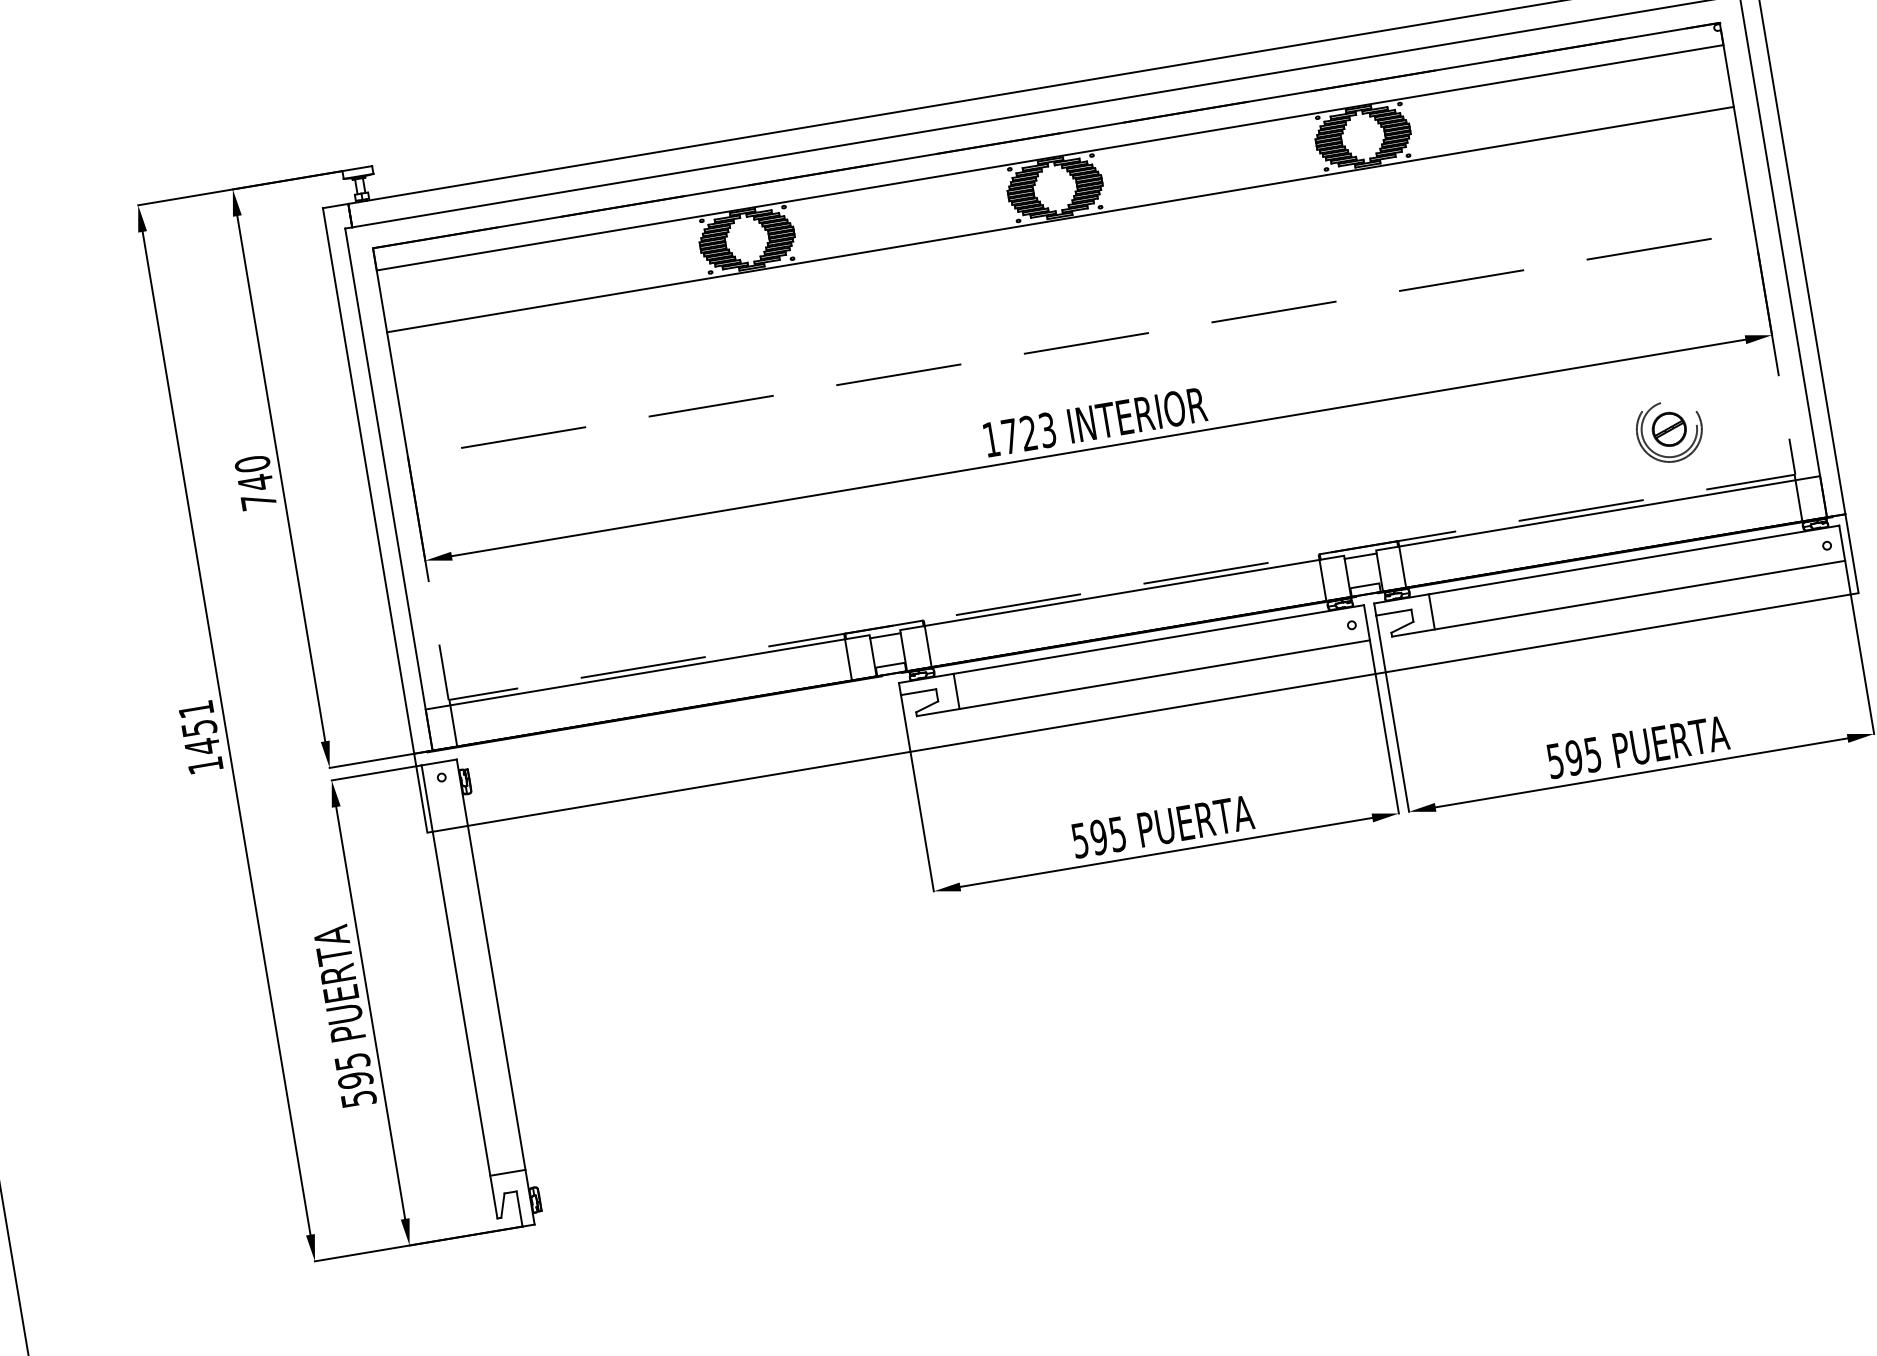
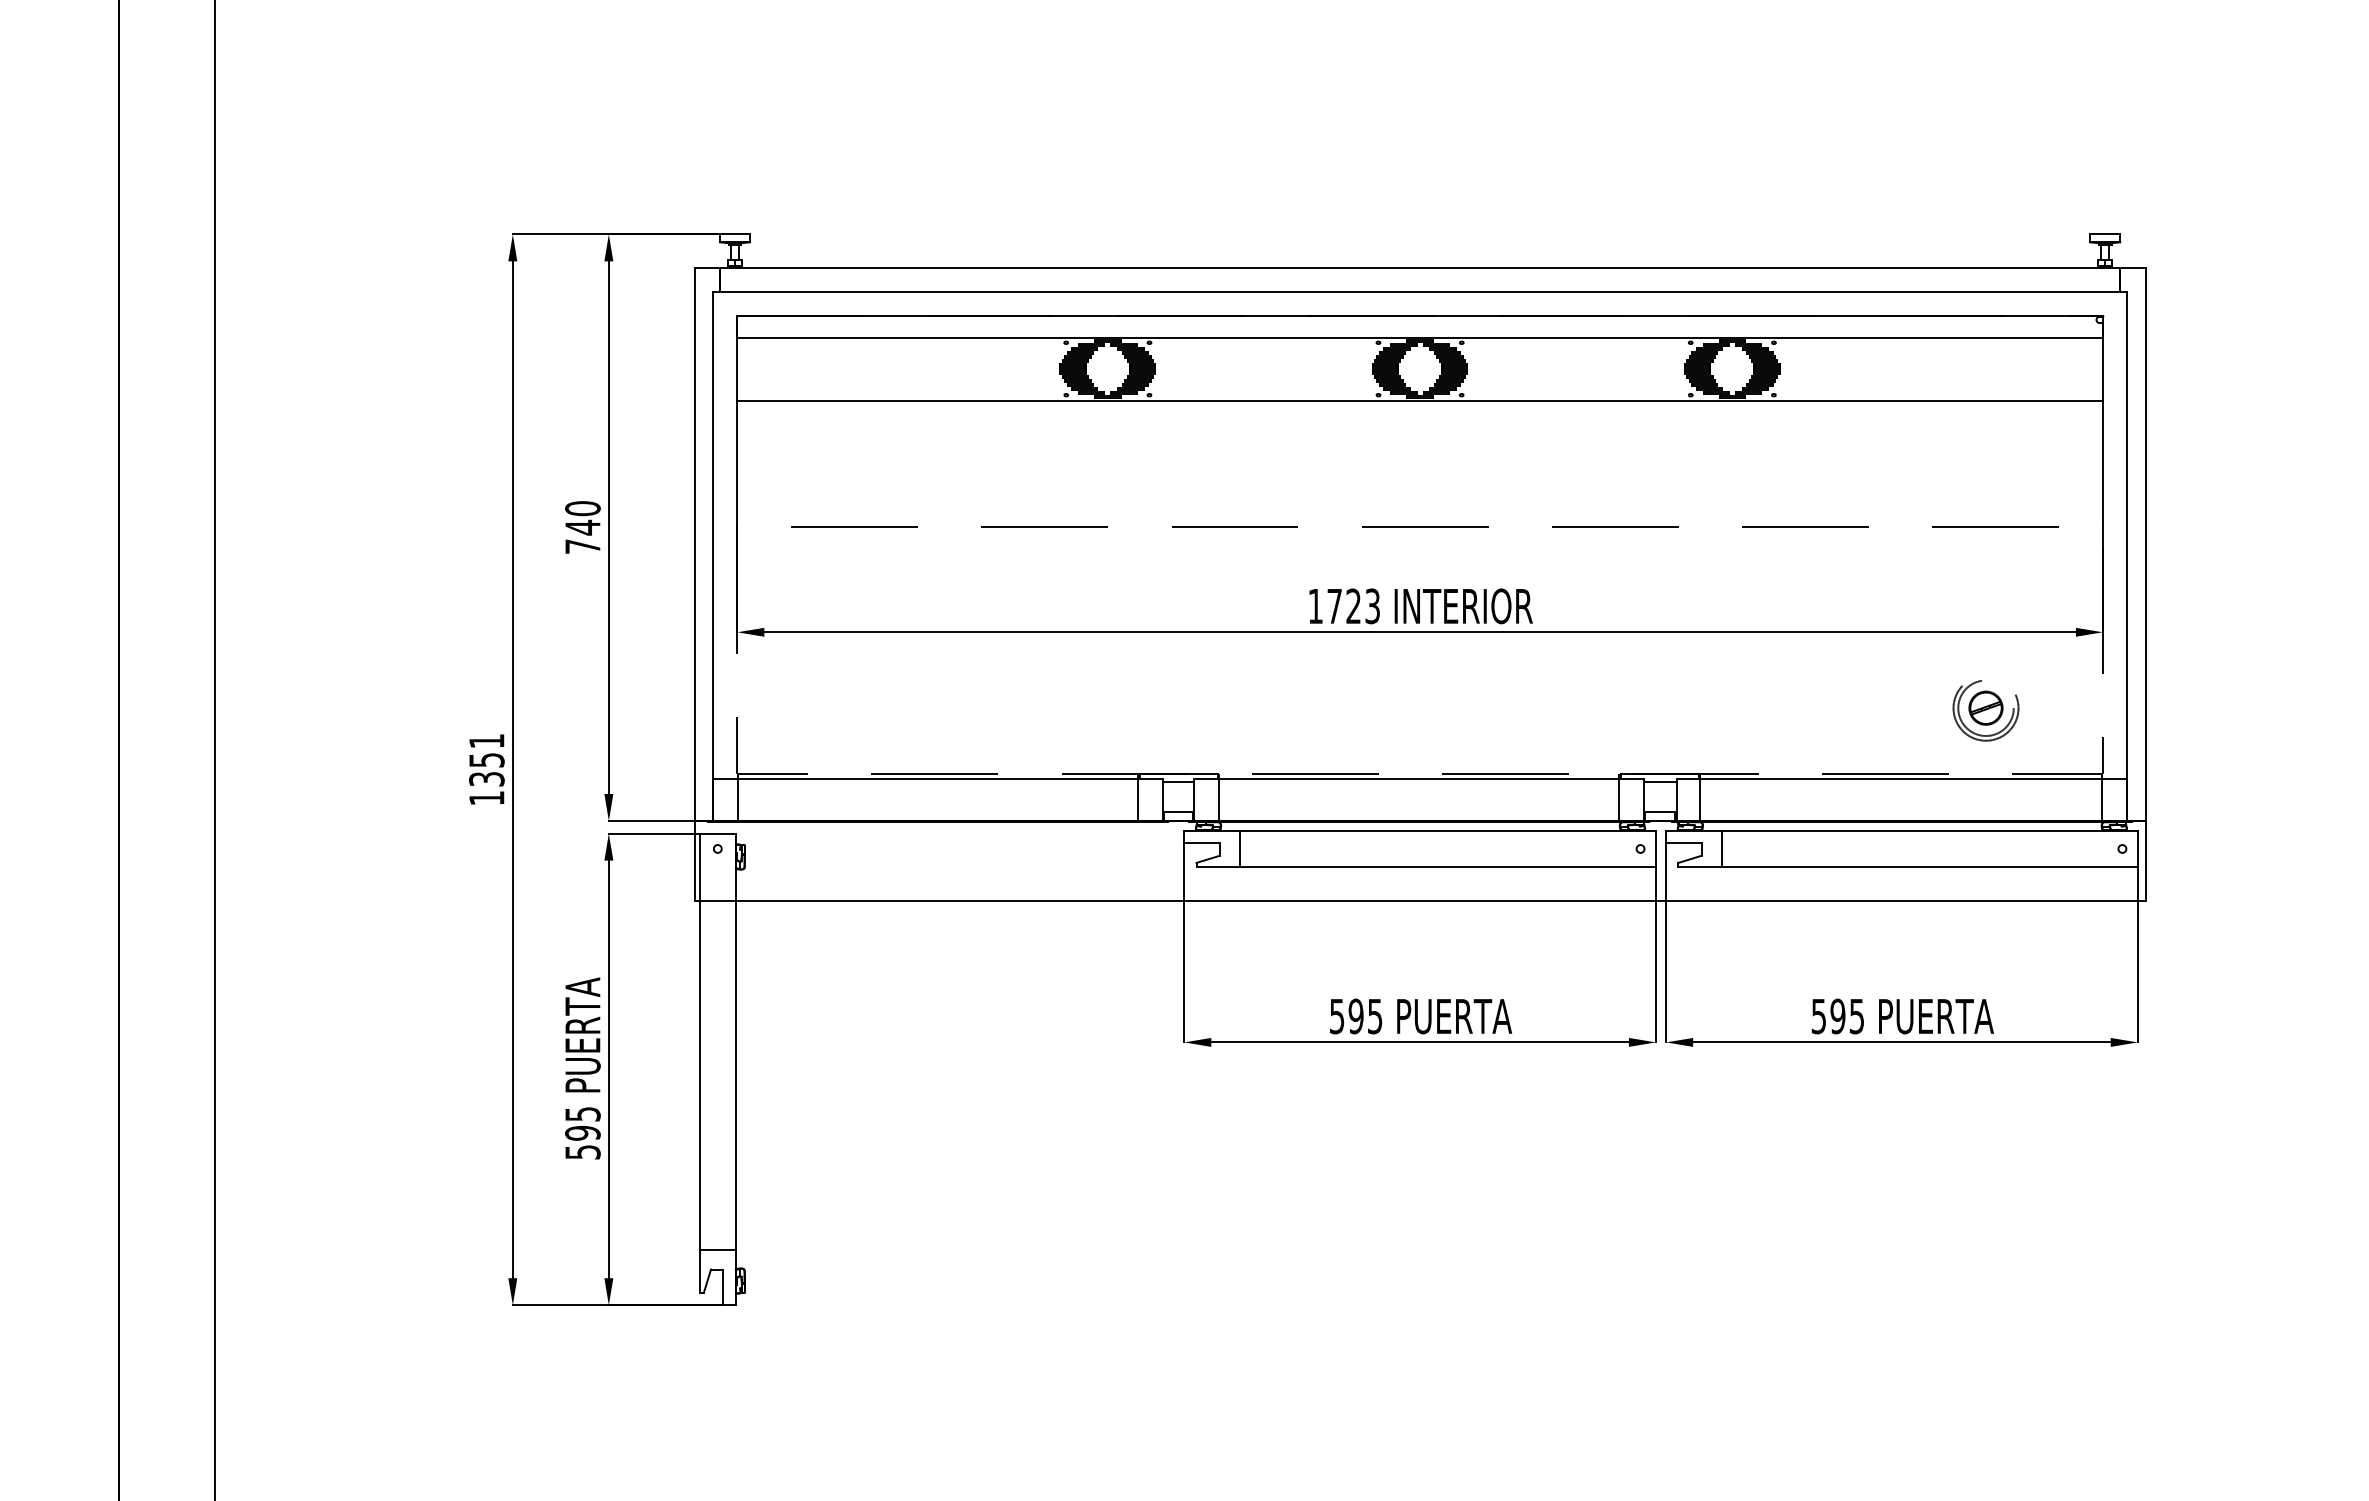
text: (202, 747) -> (486, 779), 1451 -> 1351

